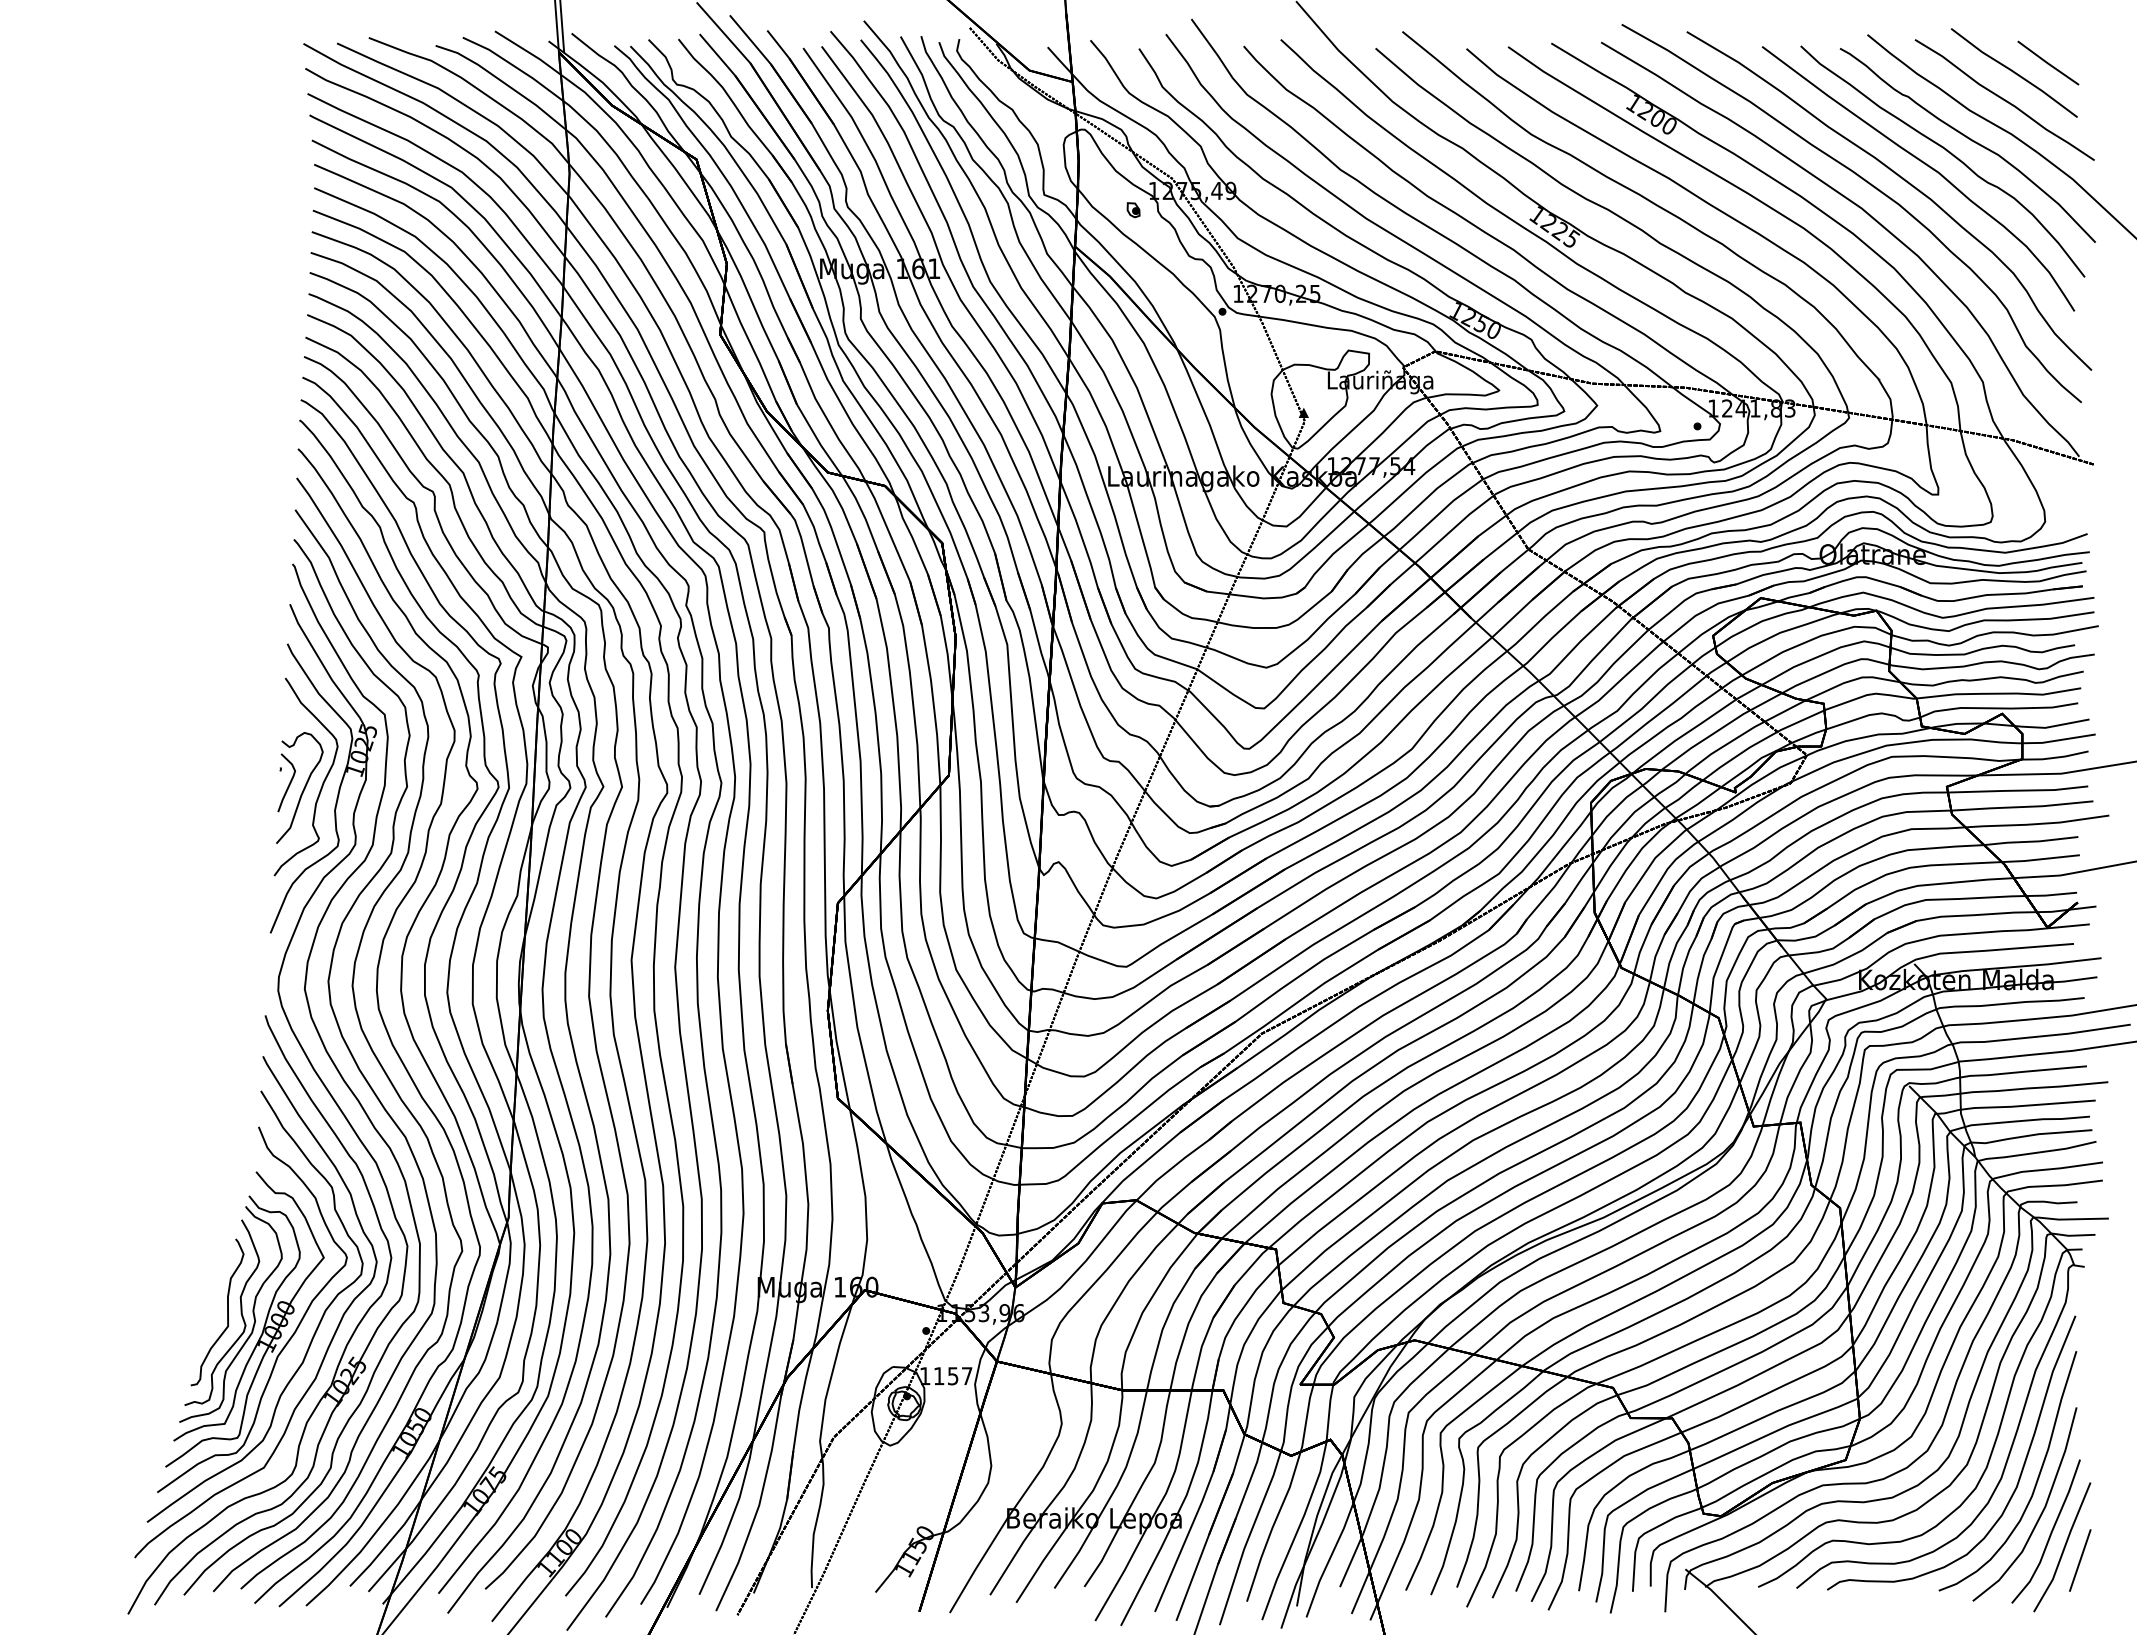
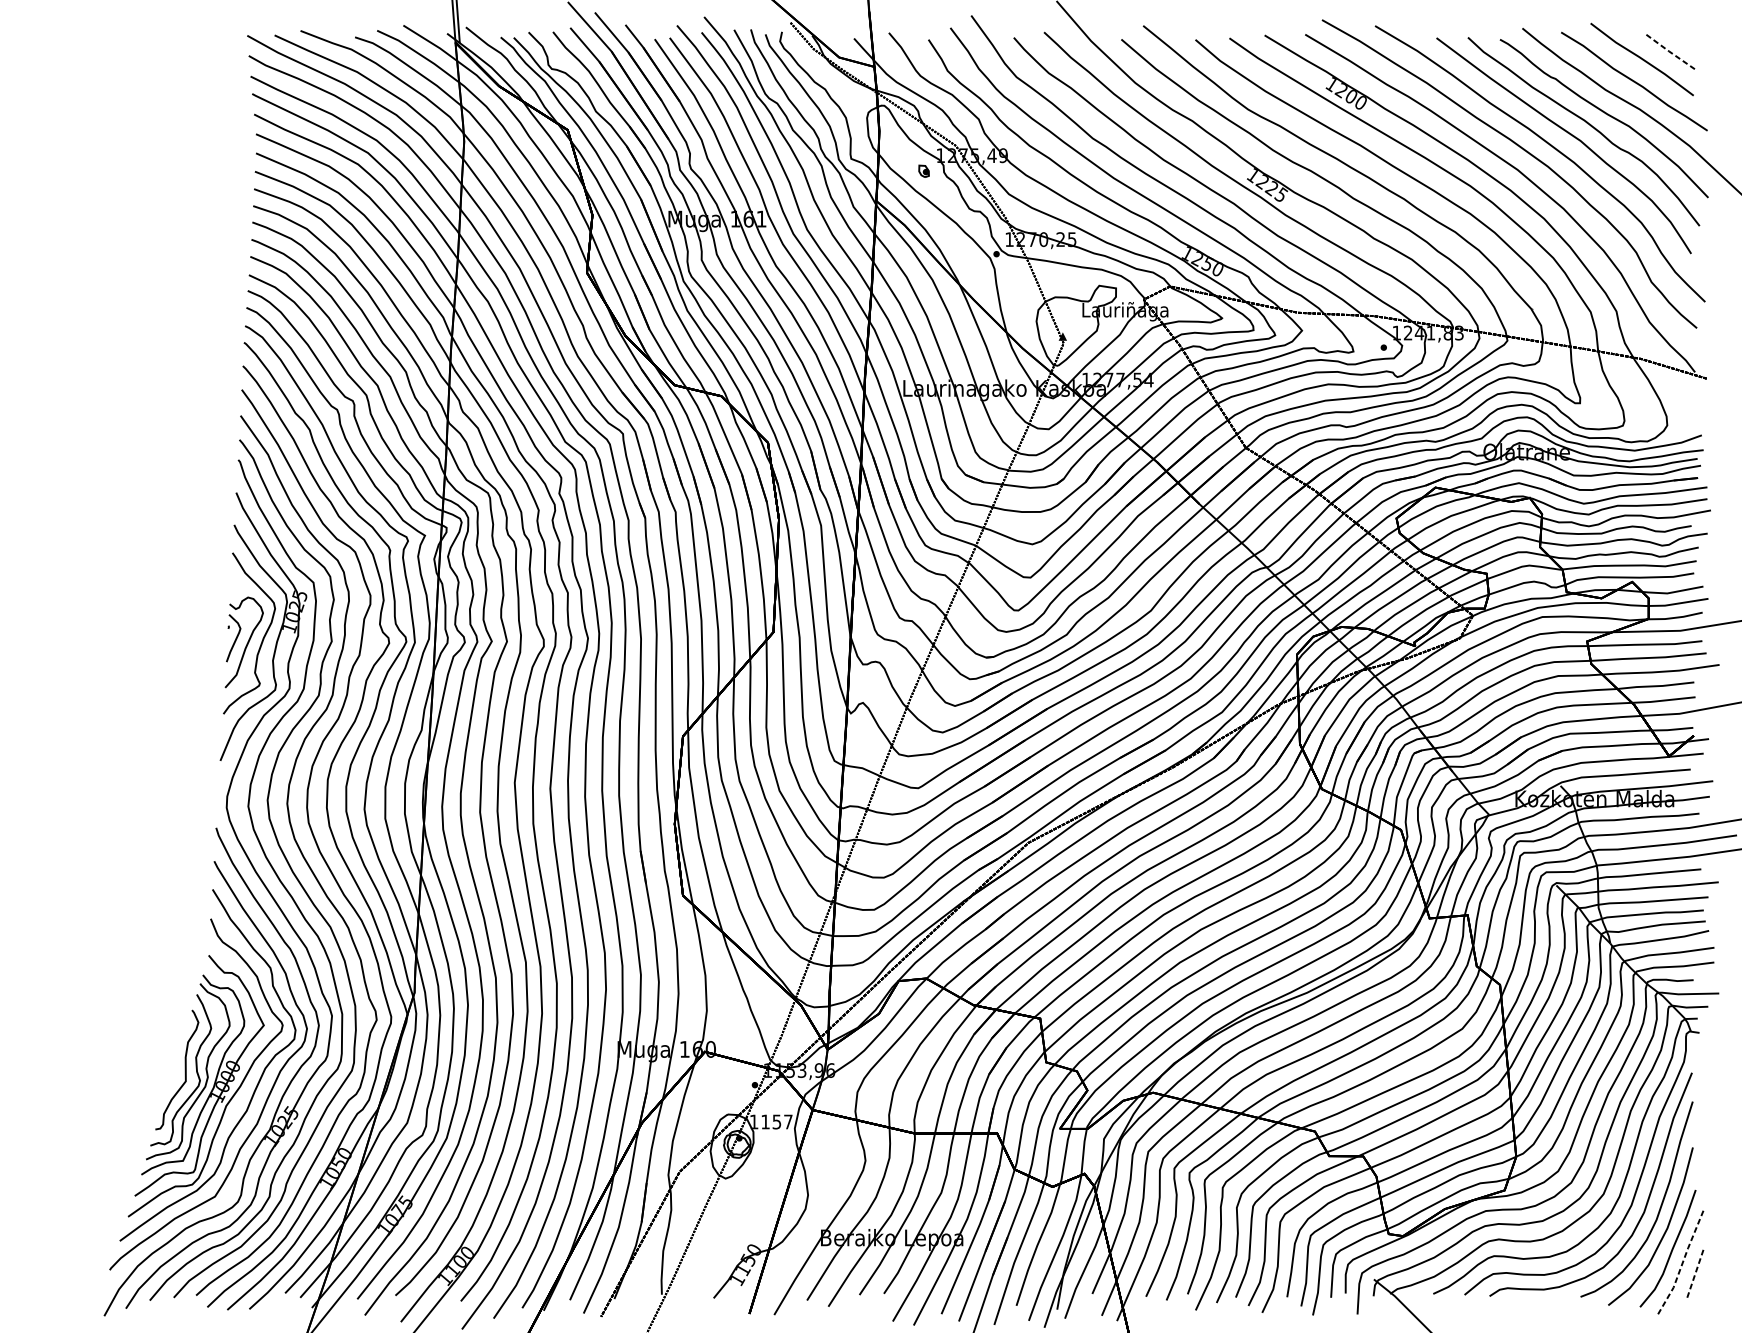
line: (2047, 63) -> (1669, 51), solid -> dashed
line: (2064, 1547) -> (1683, 1261), solid -> dashed
line: (2080, 1560) -> (1696, 1272), solid -> dashed

